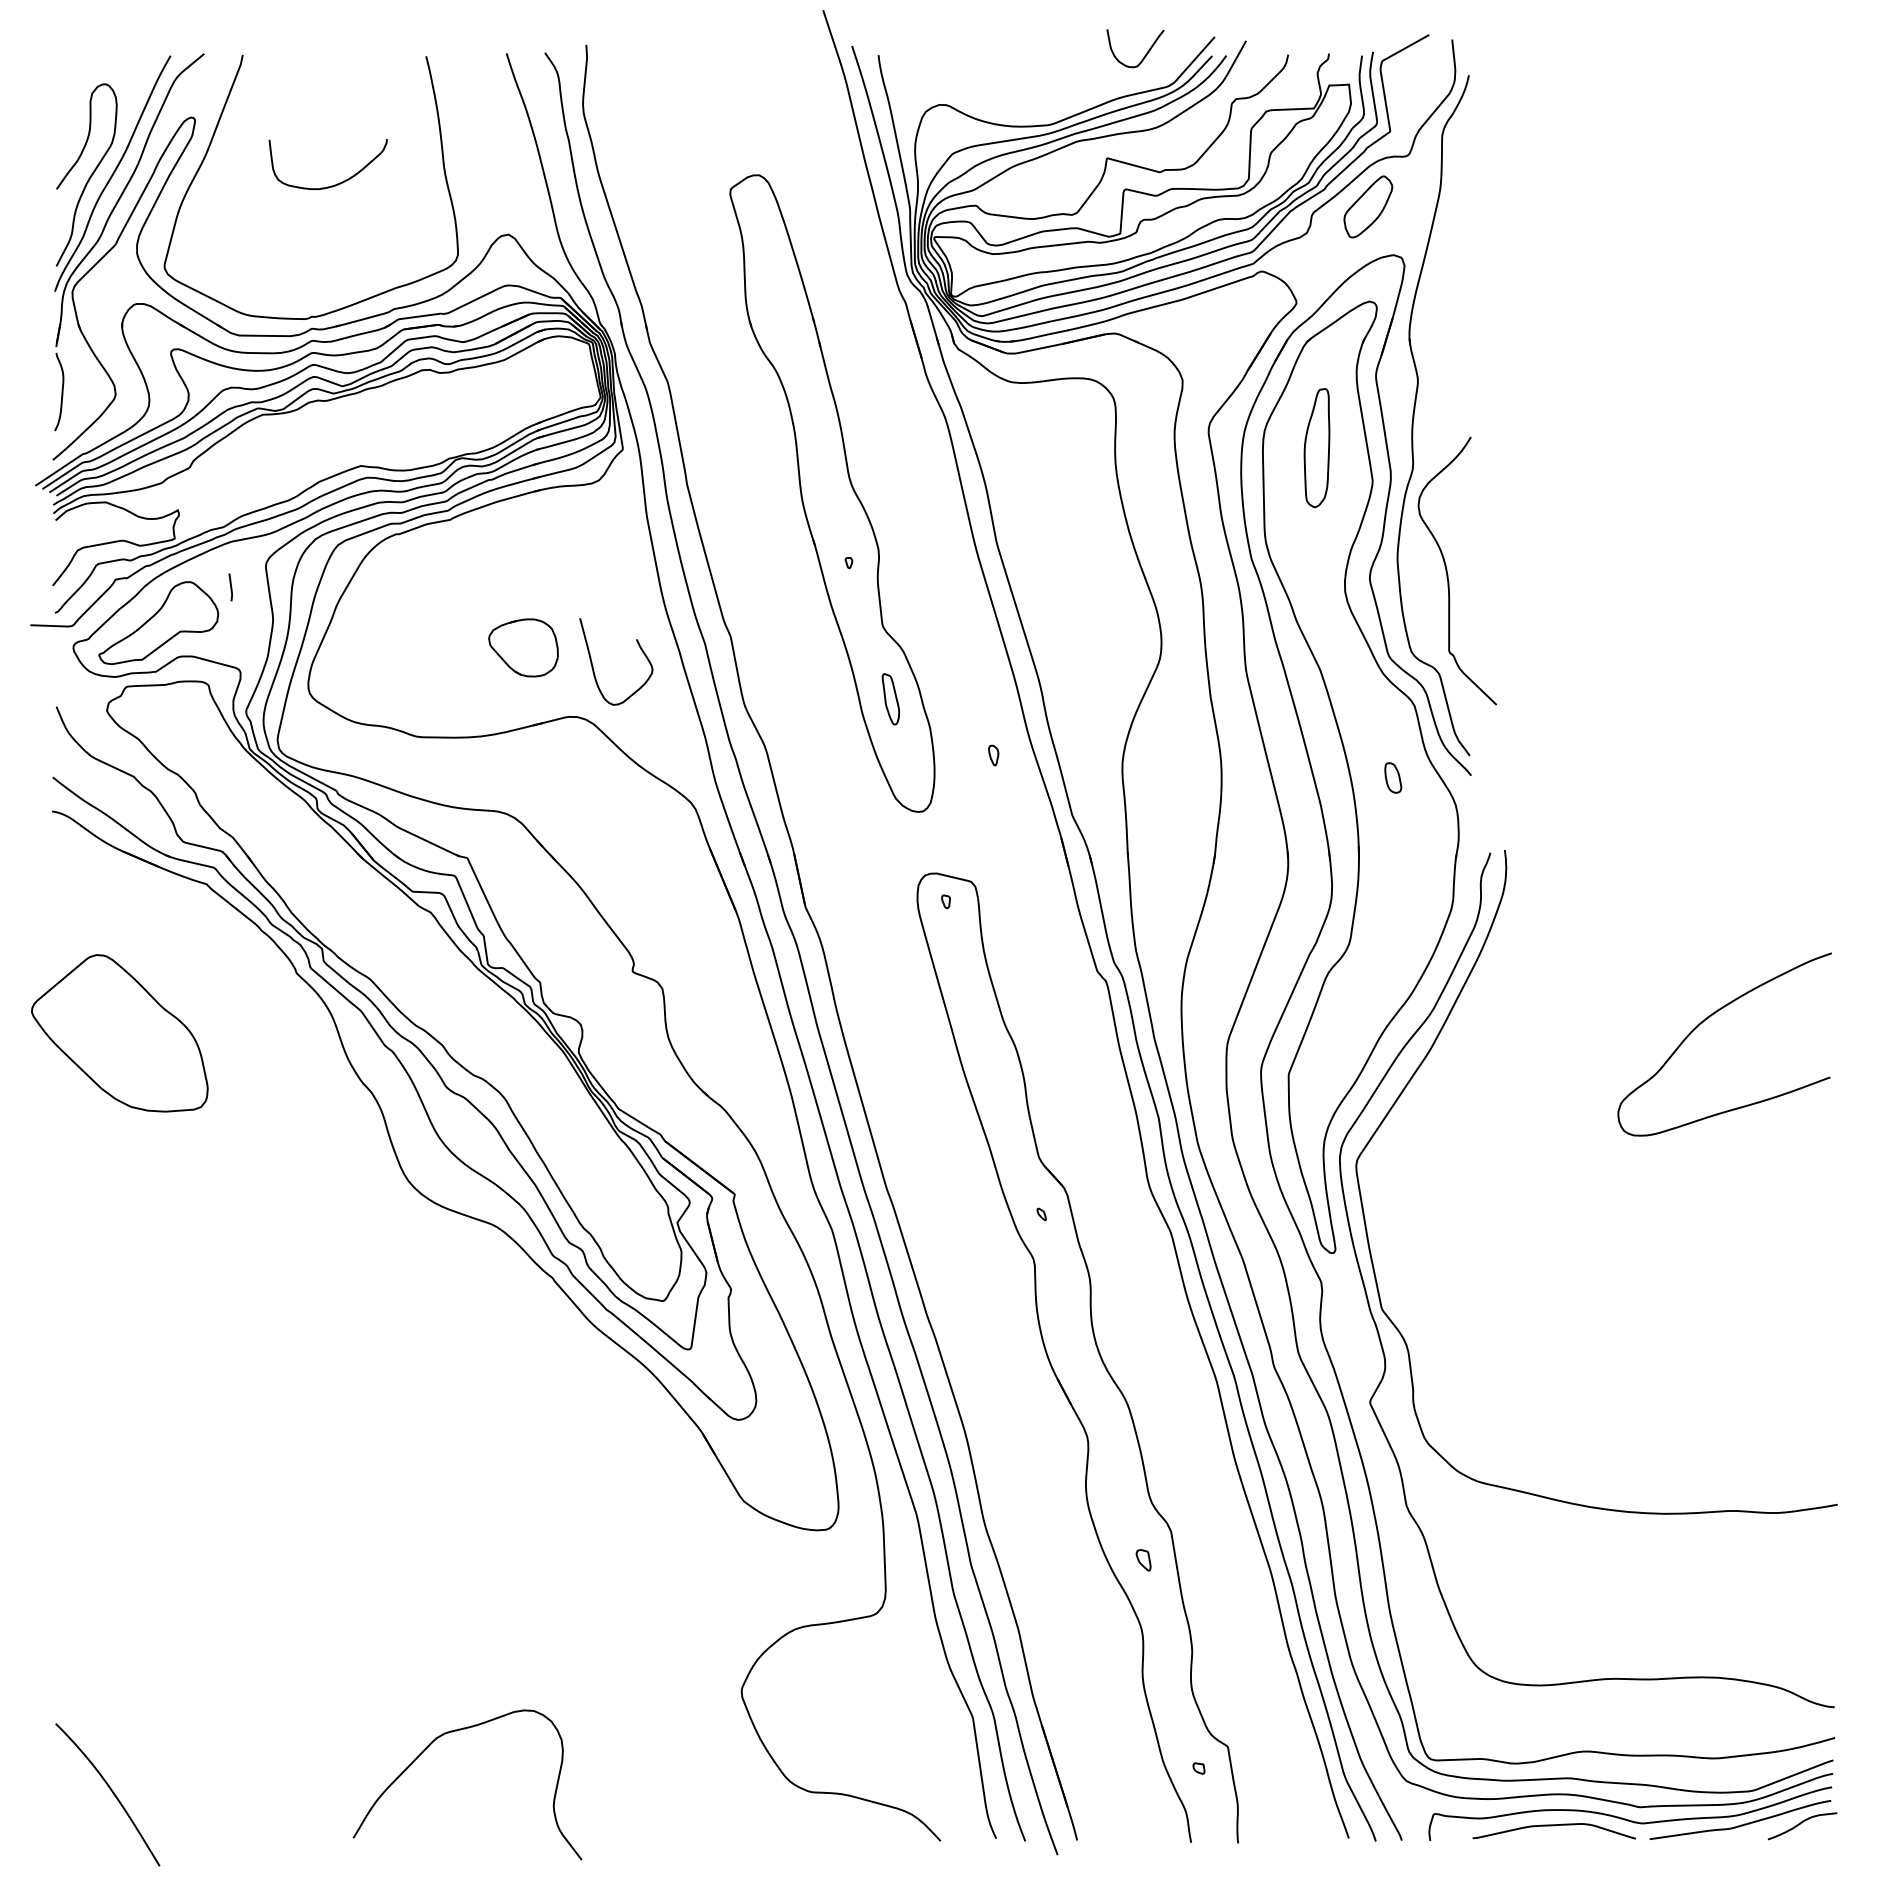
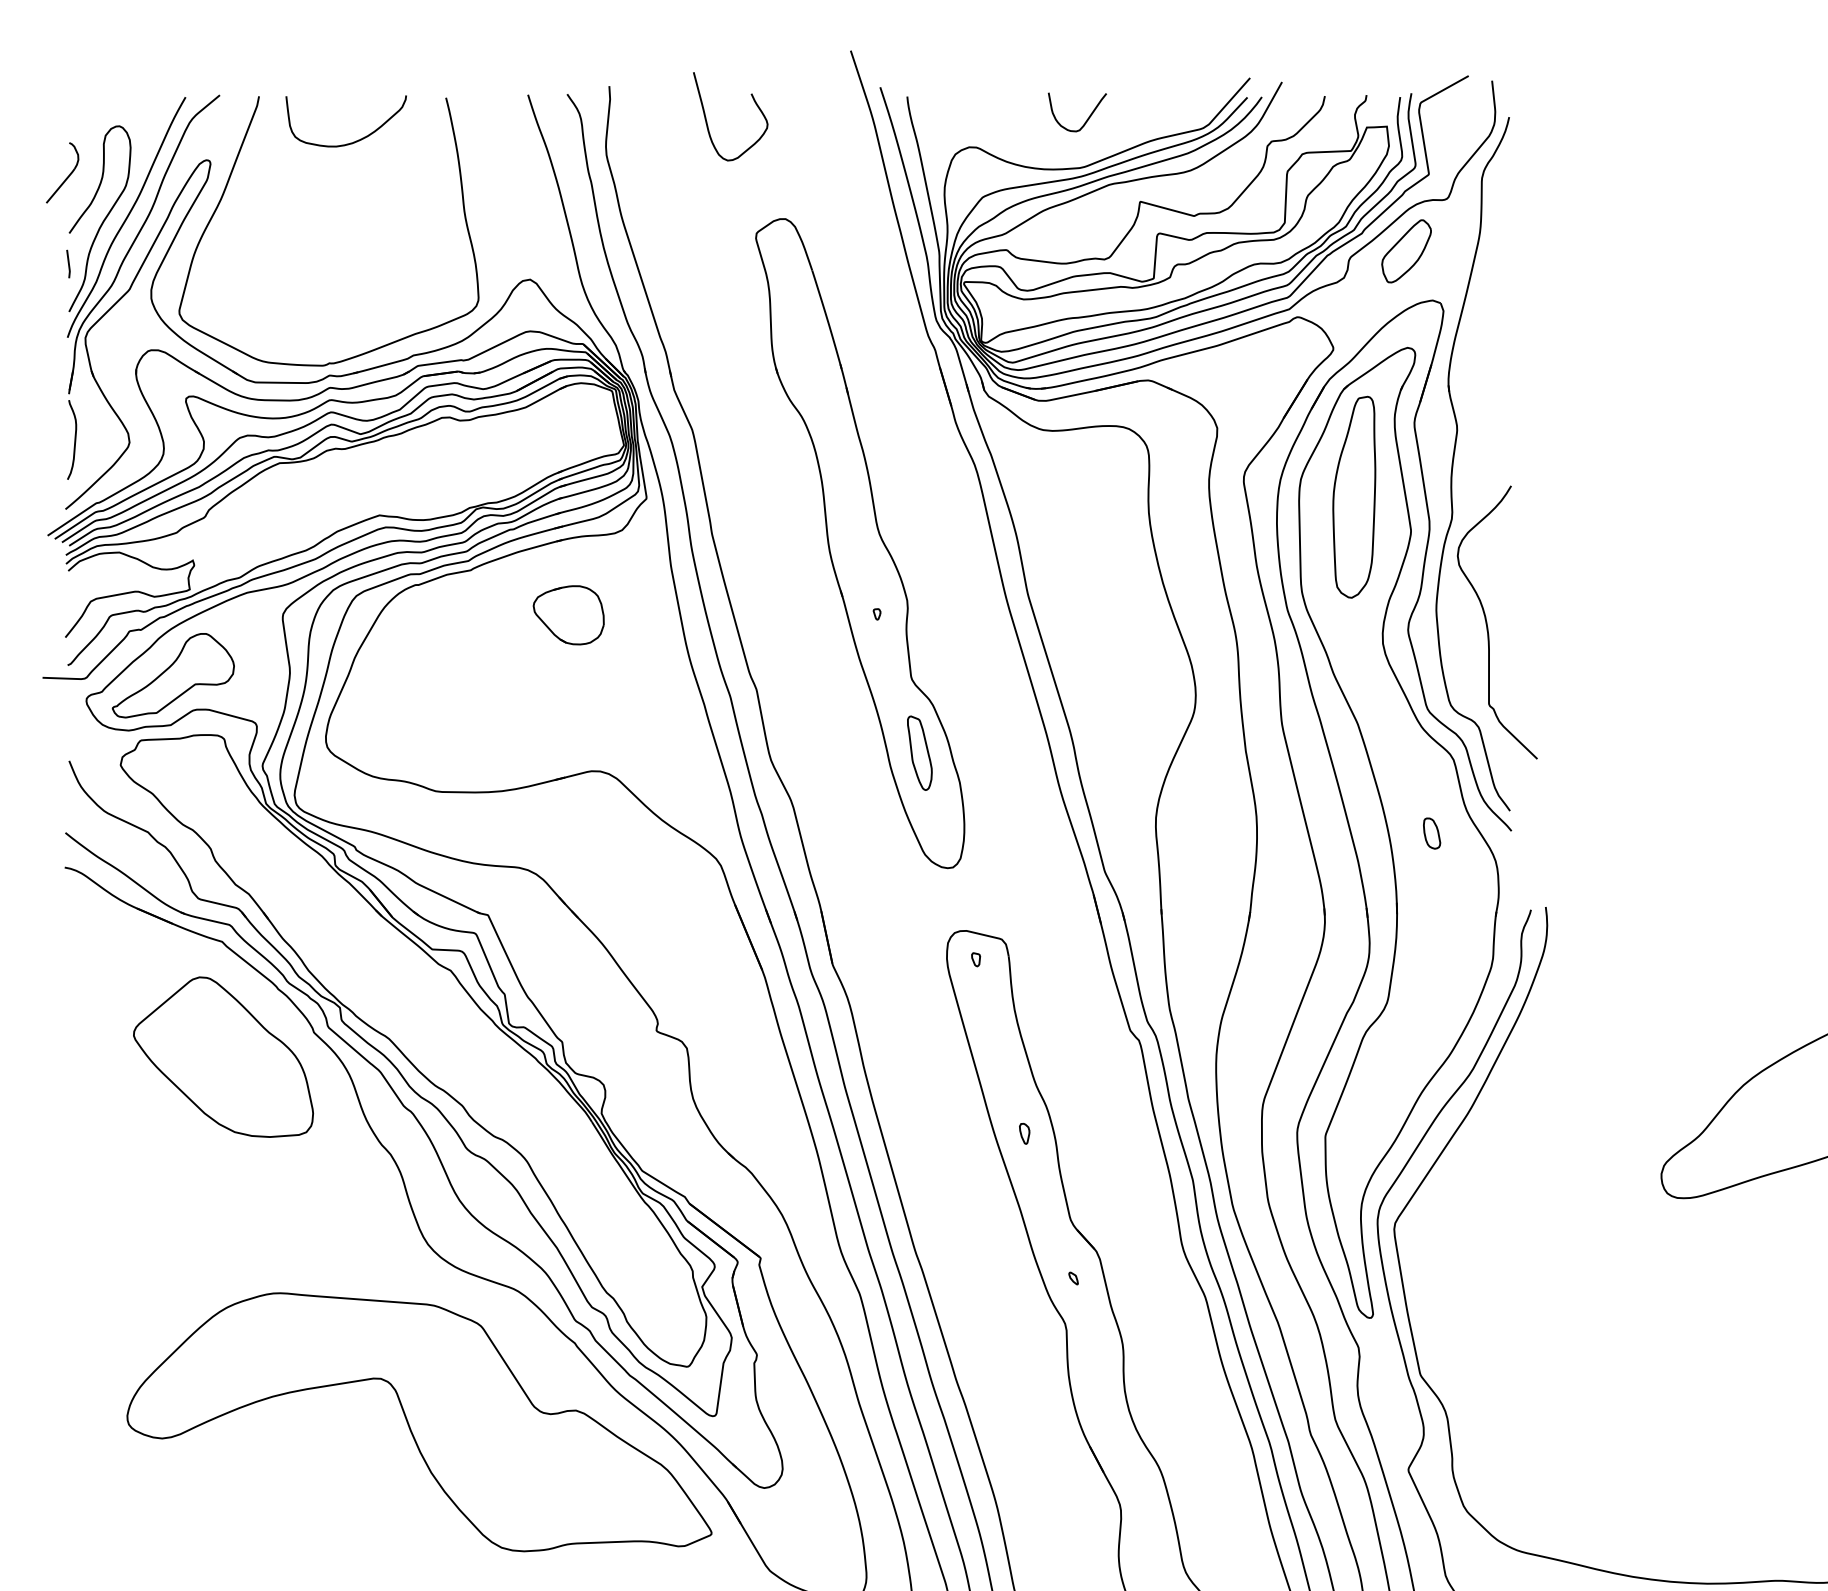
curve: (1144, 55) -> (1086, 119), moved
part: (54, 133) -> (67, 176), added
curve: (334, 184) -> (352, 141), moved
part: (1316, 447) -> (1353, 496), size x1.67
line: (230, 587) -> (68, 264), moved
part: (523, 647) -> (568, 614), moved
curve: (593, 666) -> (707, 121), moved
part: (890, 699) -> (919, 753), size x1.43
part: (993, 755) -> (1024, 1133), moved
part: (119, 1033) -> (223, 1057), moved
part: (399, 1355) -> (418, 1422), added

